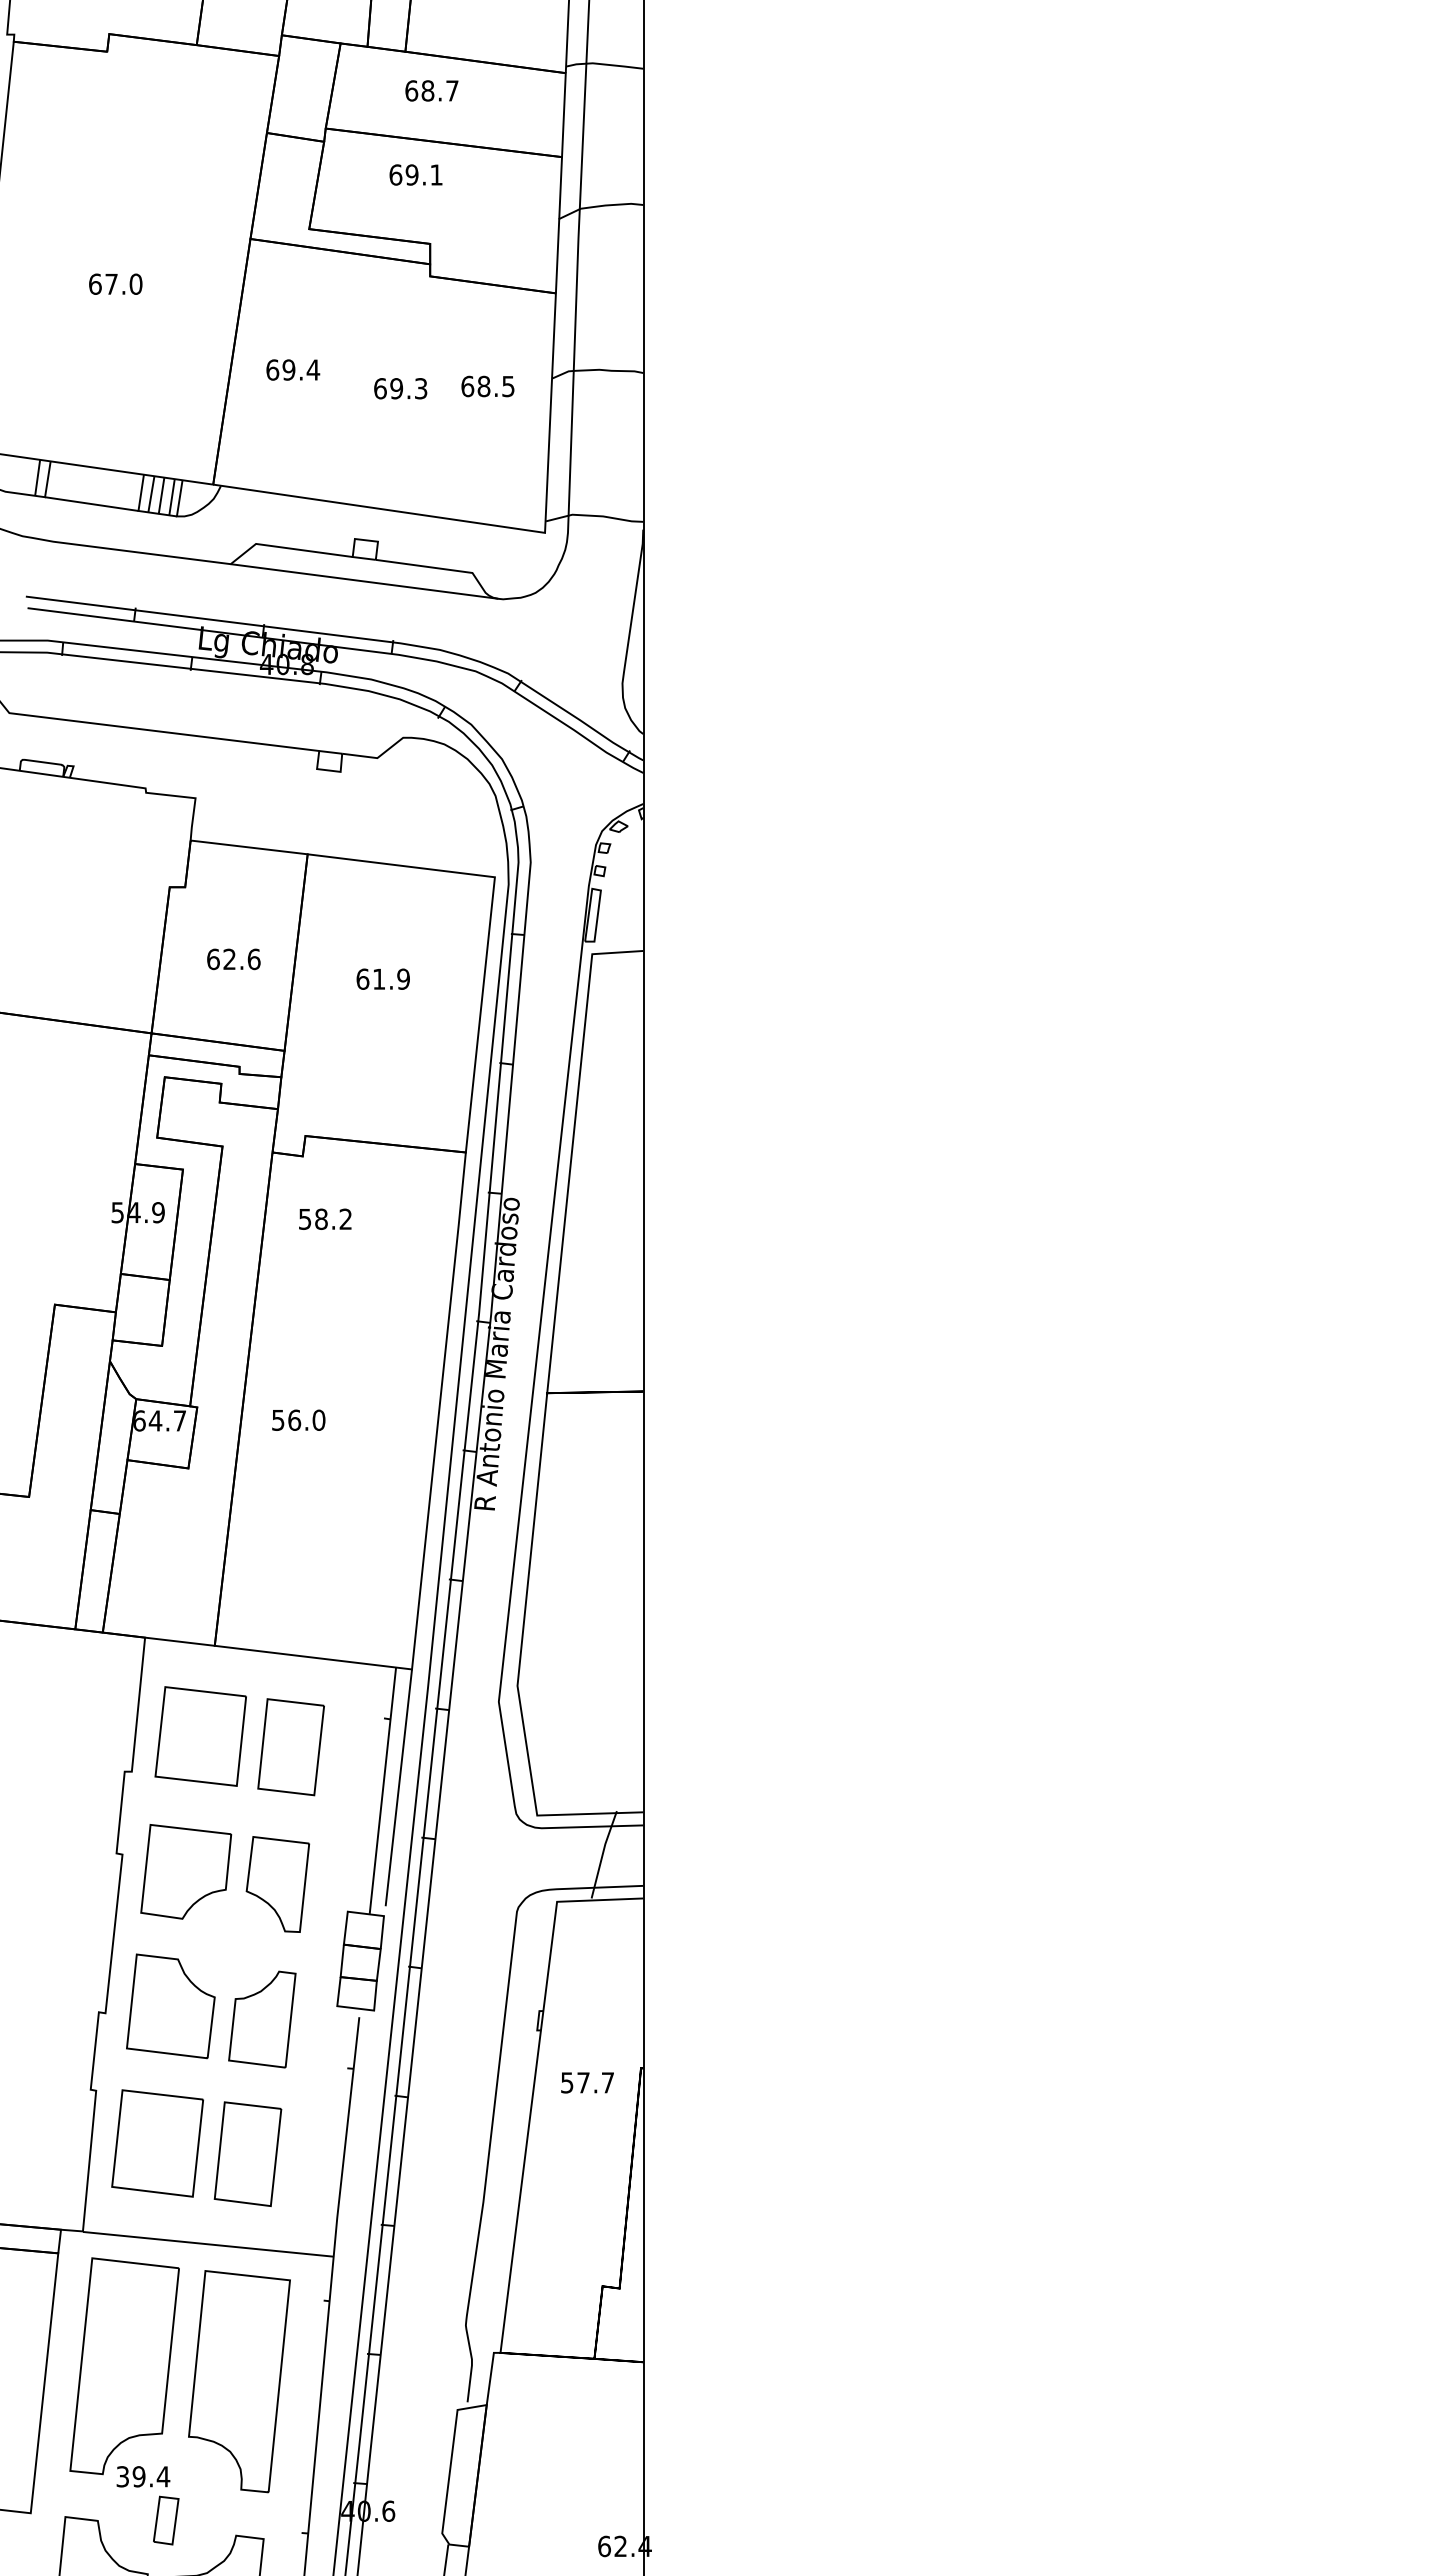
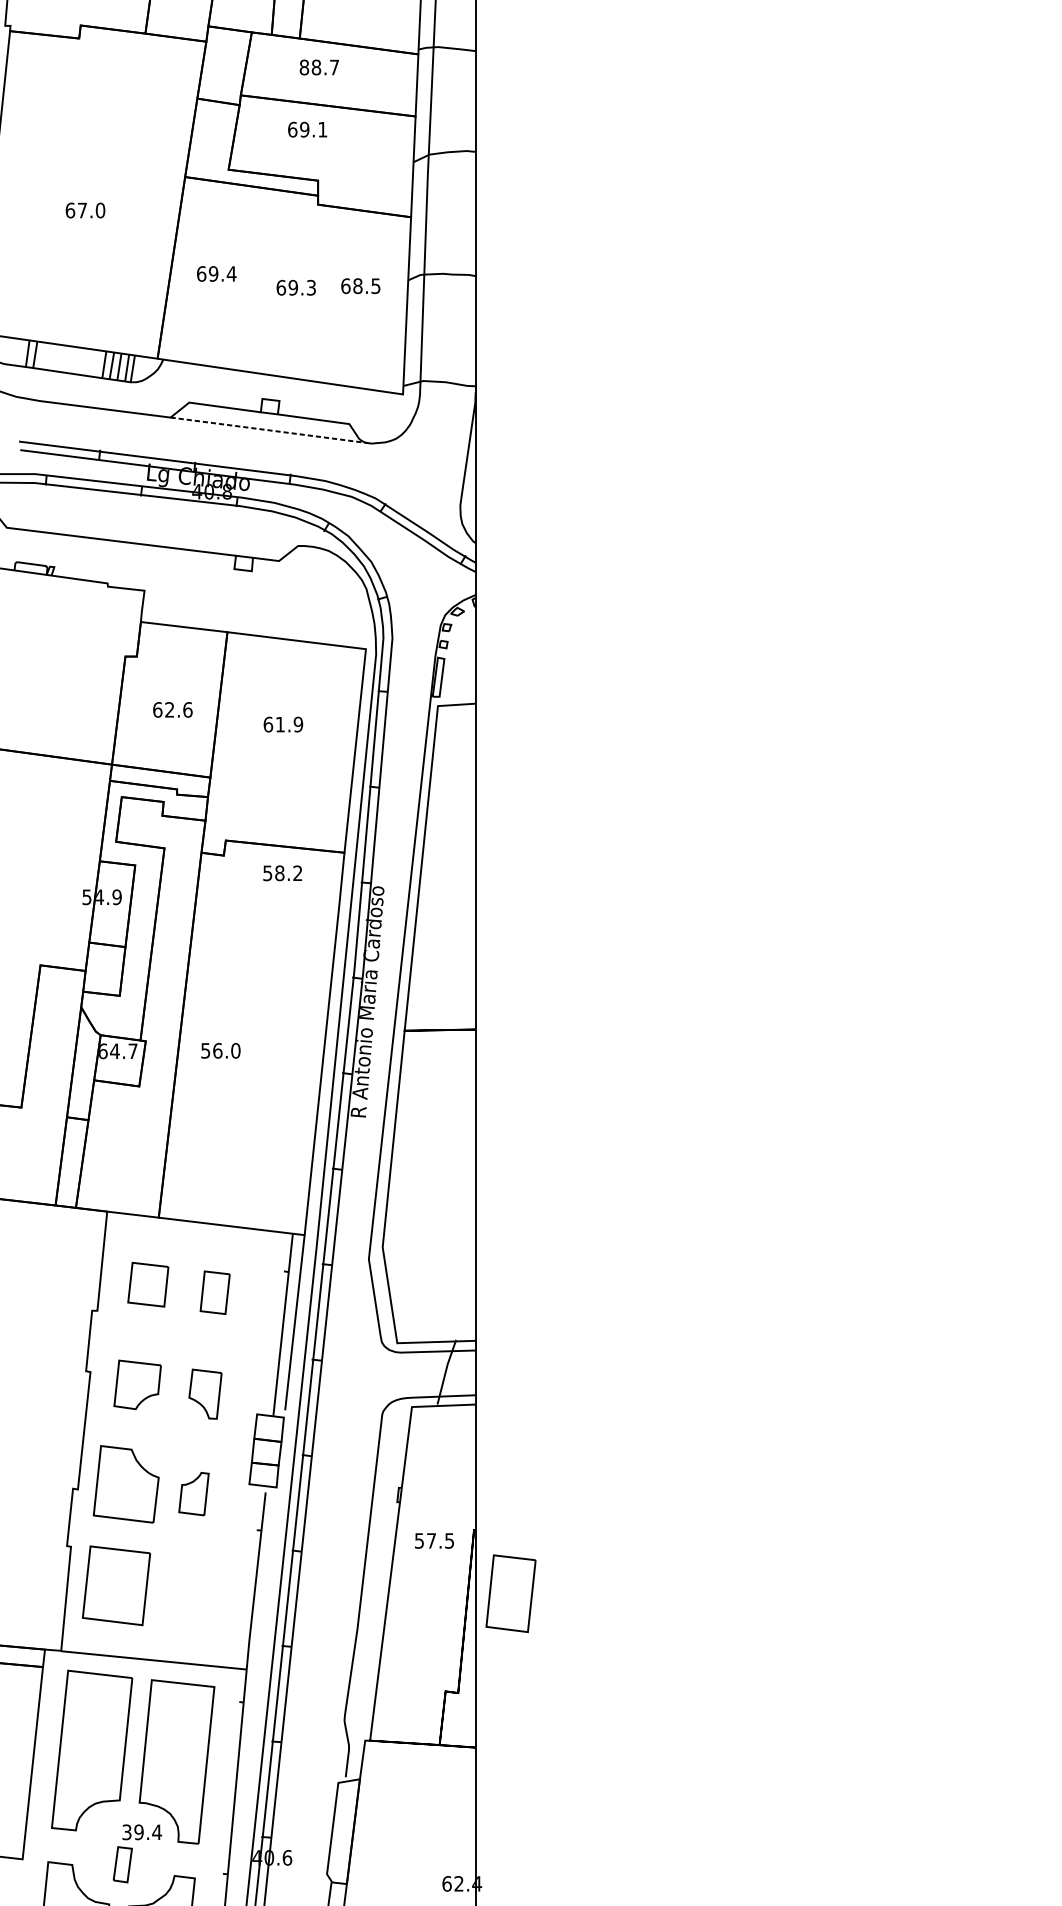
text: (411, 90) -> (304, 67), 68.7 -> 88.7
line: (364, 581) -> (269, 430), solid -> dashed
part: (325, 1218) -> (282, 872), moved
part: (200, 1736) -> (148, 1284), size x0.6
part: (290, 1747) -> (214, 1292), size x0.6
part: (186, 1871) -> (137, 1384), size x0.7
part: (277, 1884) -> (205, 1394), size x0.7
part: (262, 2019) -> (194, 1494), size x0.6
text: (607, 2082) -> (449, 1540), 57.7 -> 57.5
part: (247, 2153) -> (510, 1593), moved
text: (143, 2476) -> (142, 1832), moved

